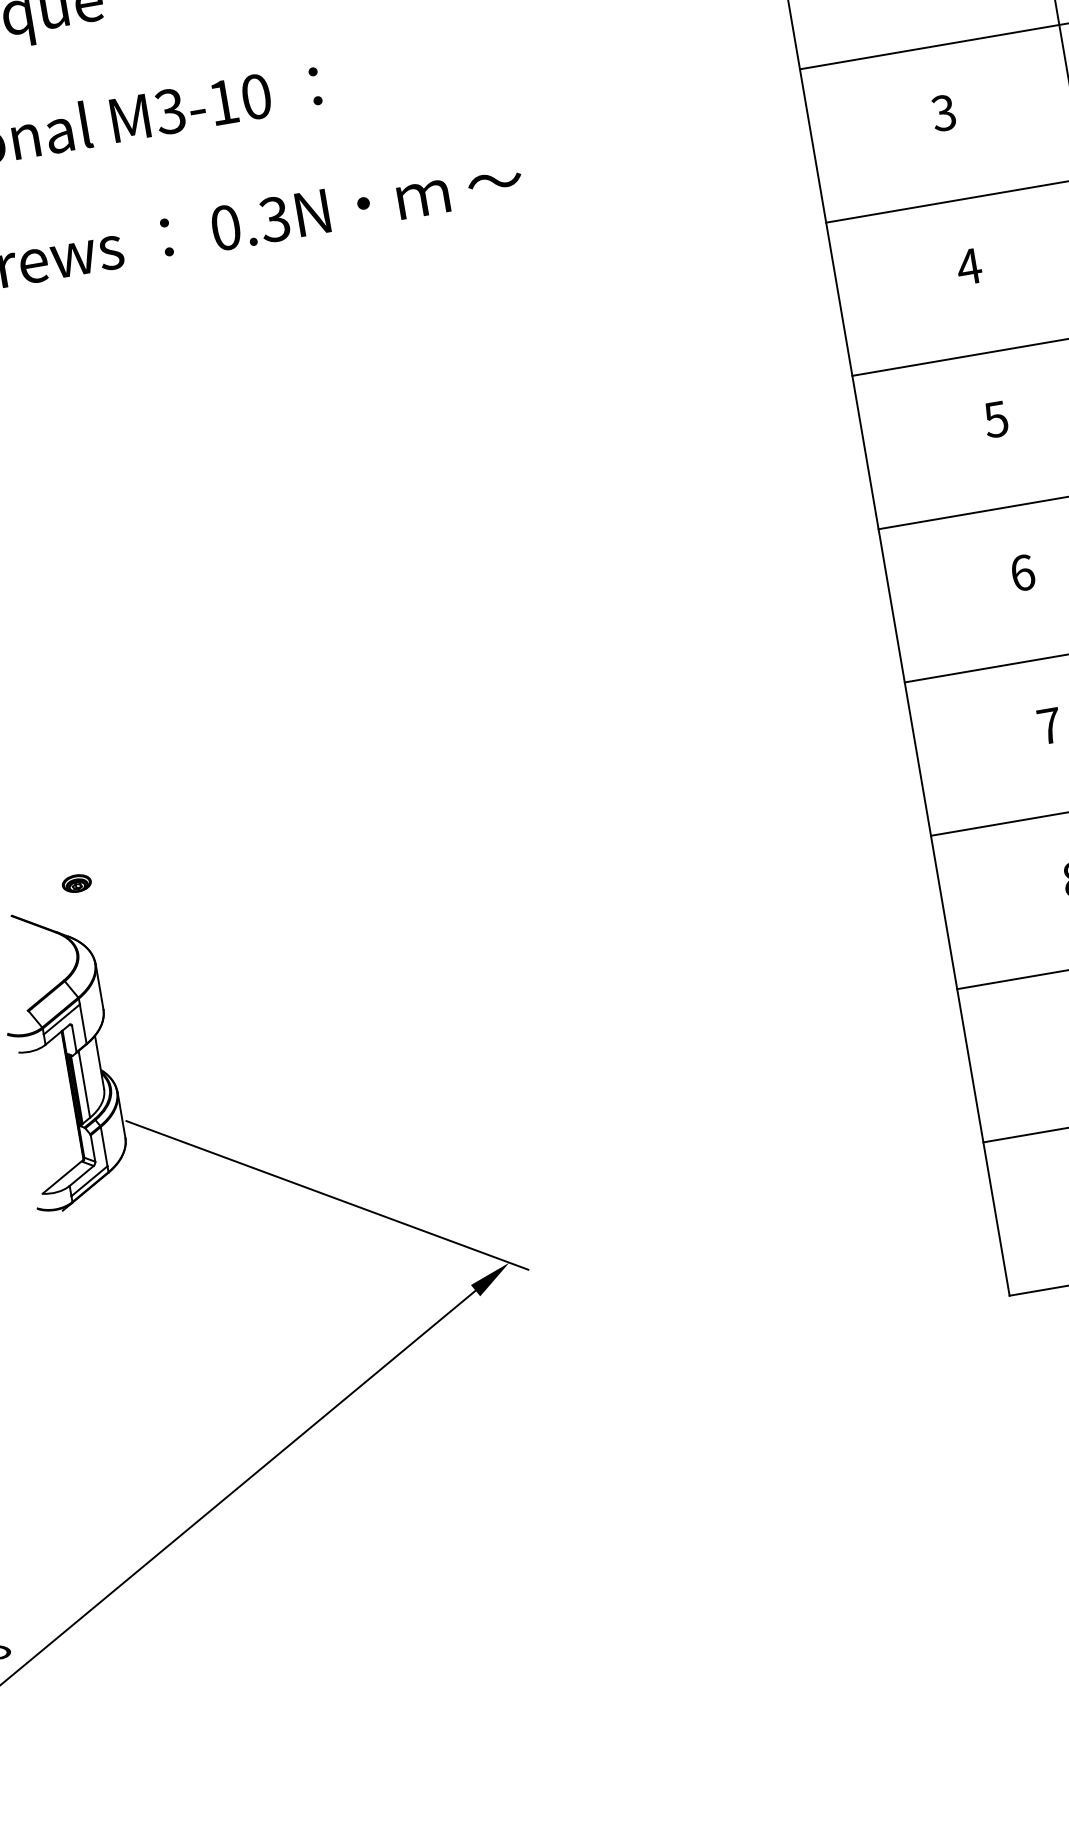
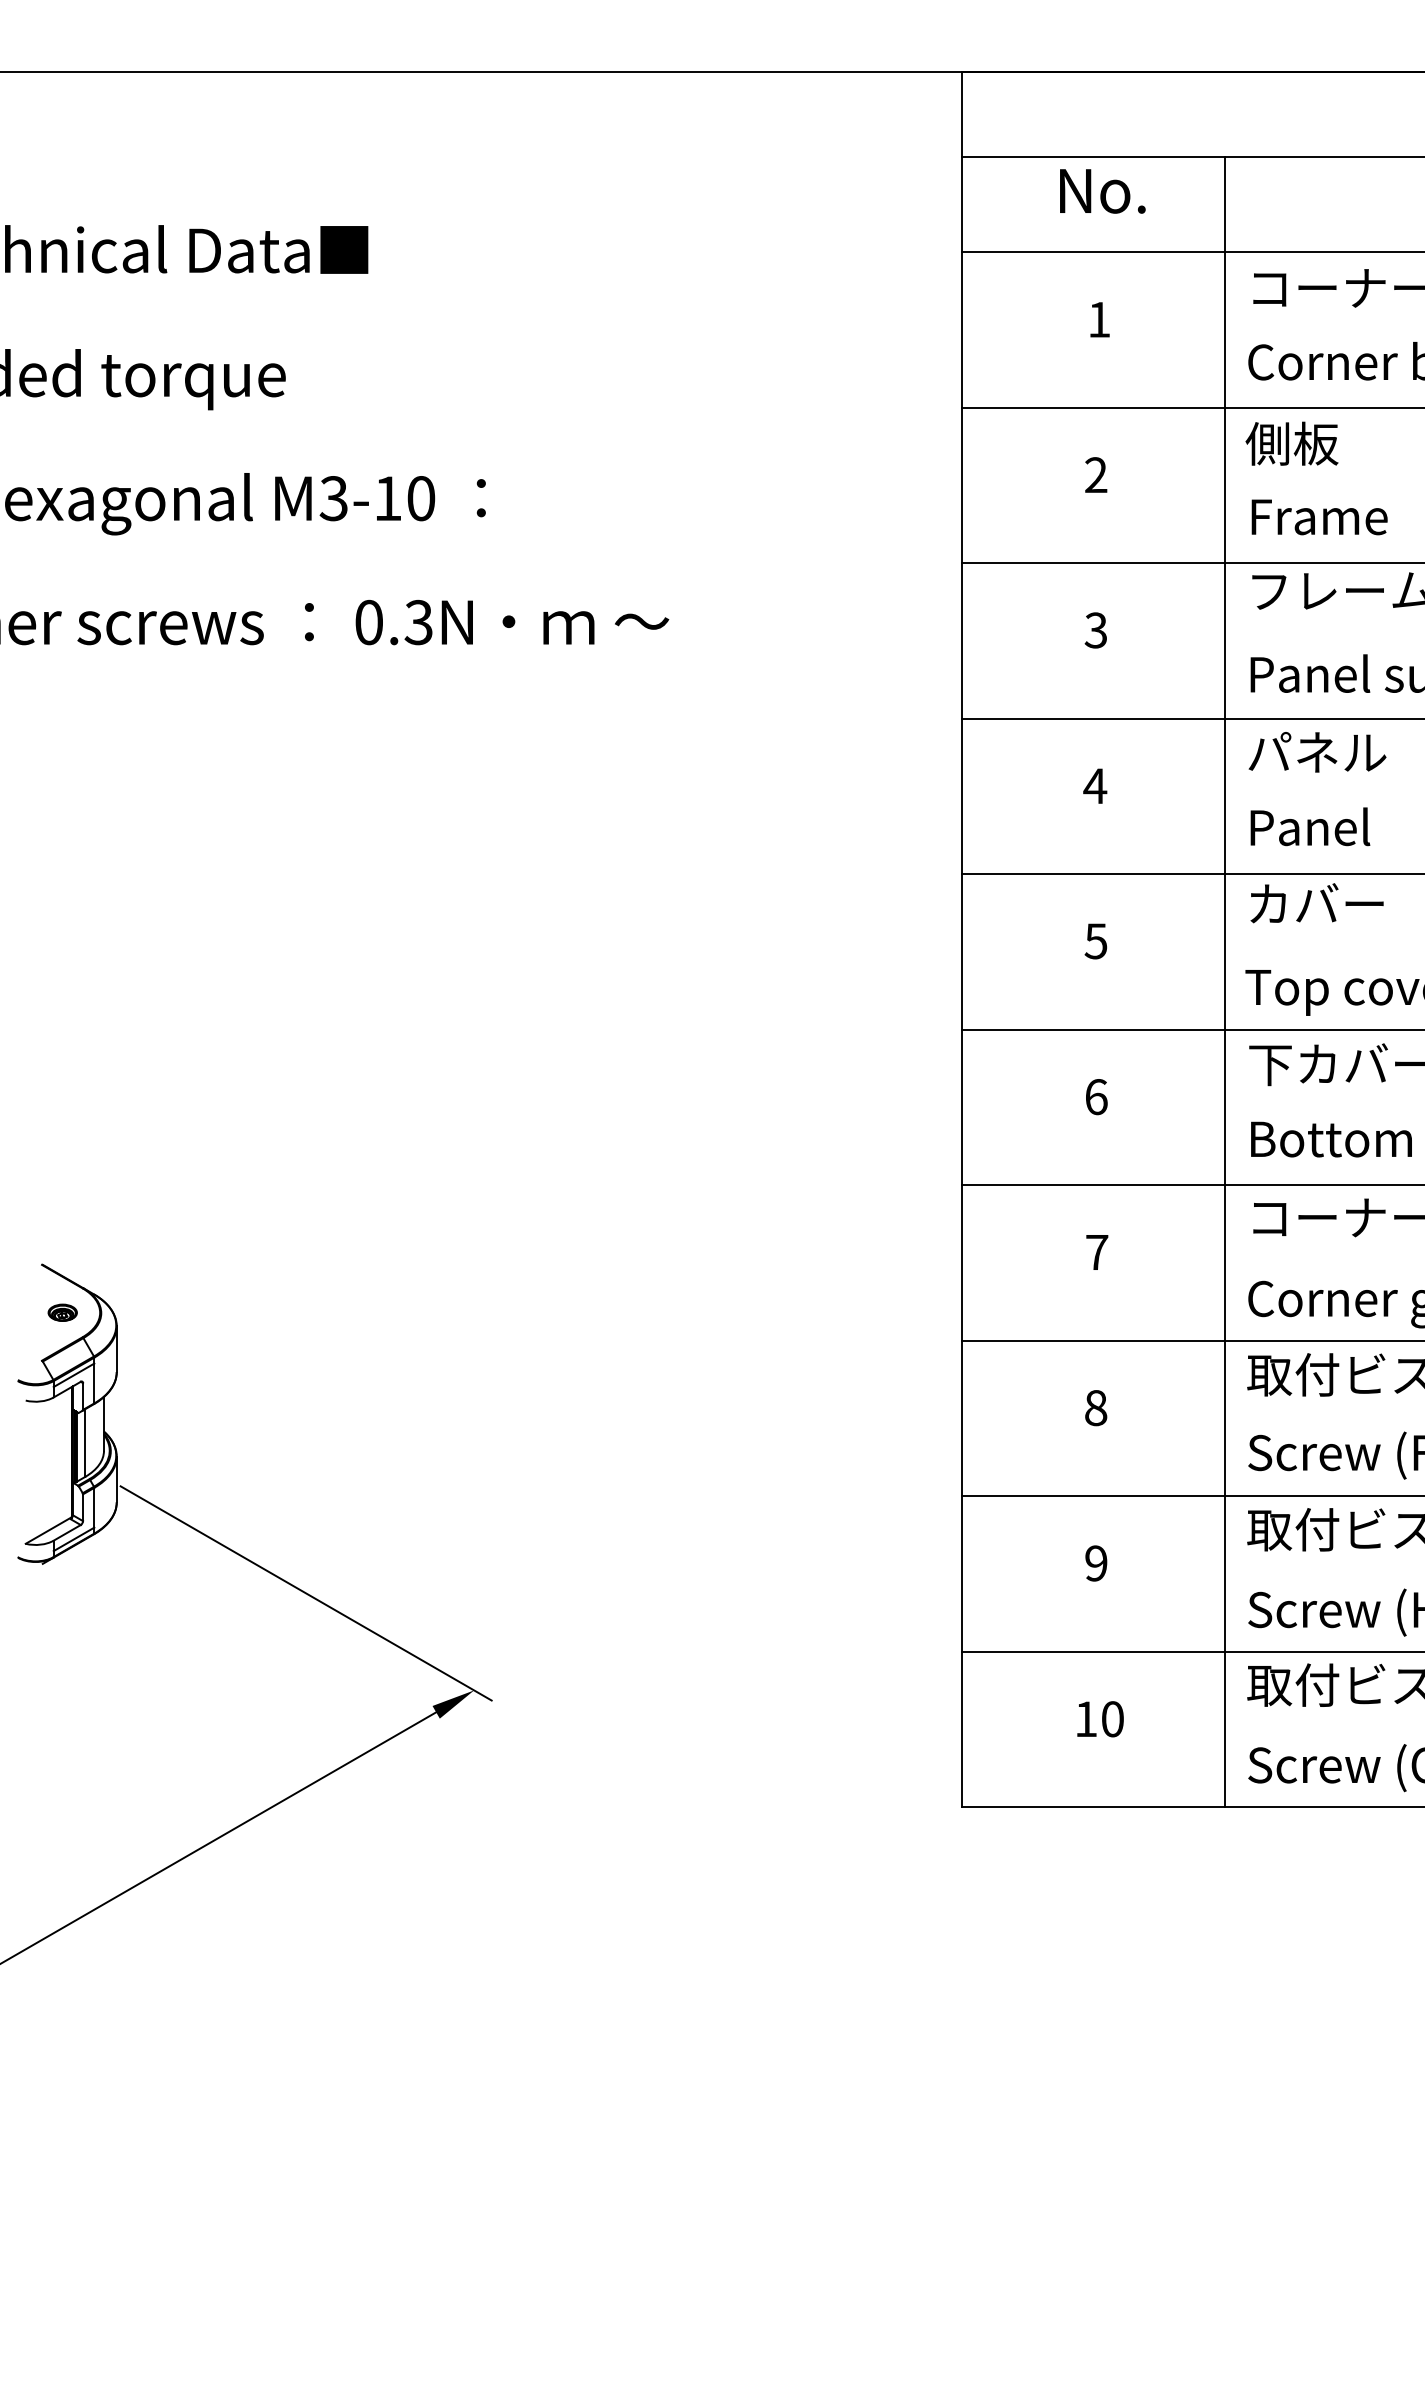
part: (76, 883) -> (62, 1312), moved

